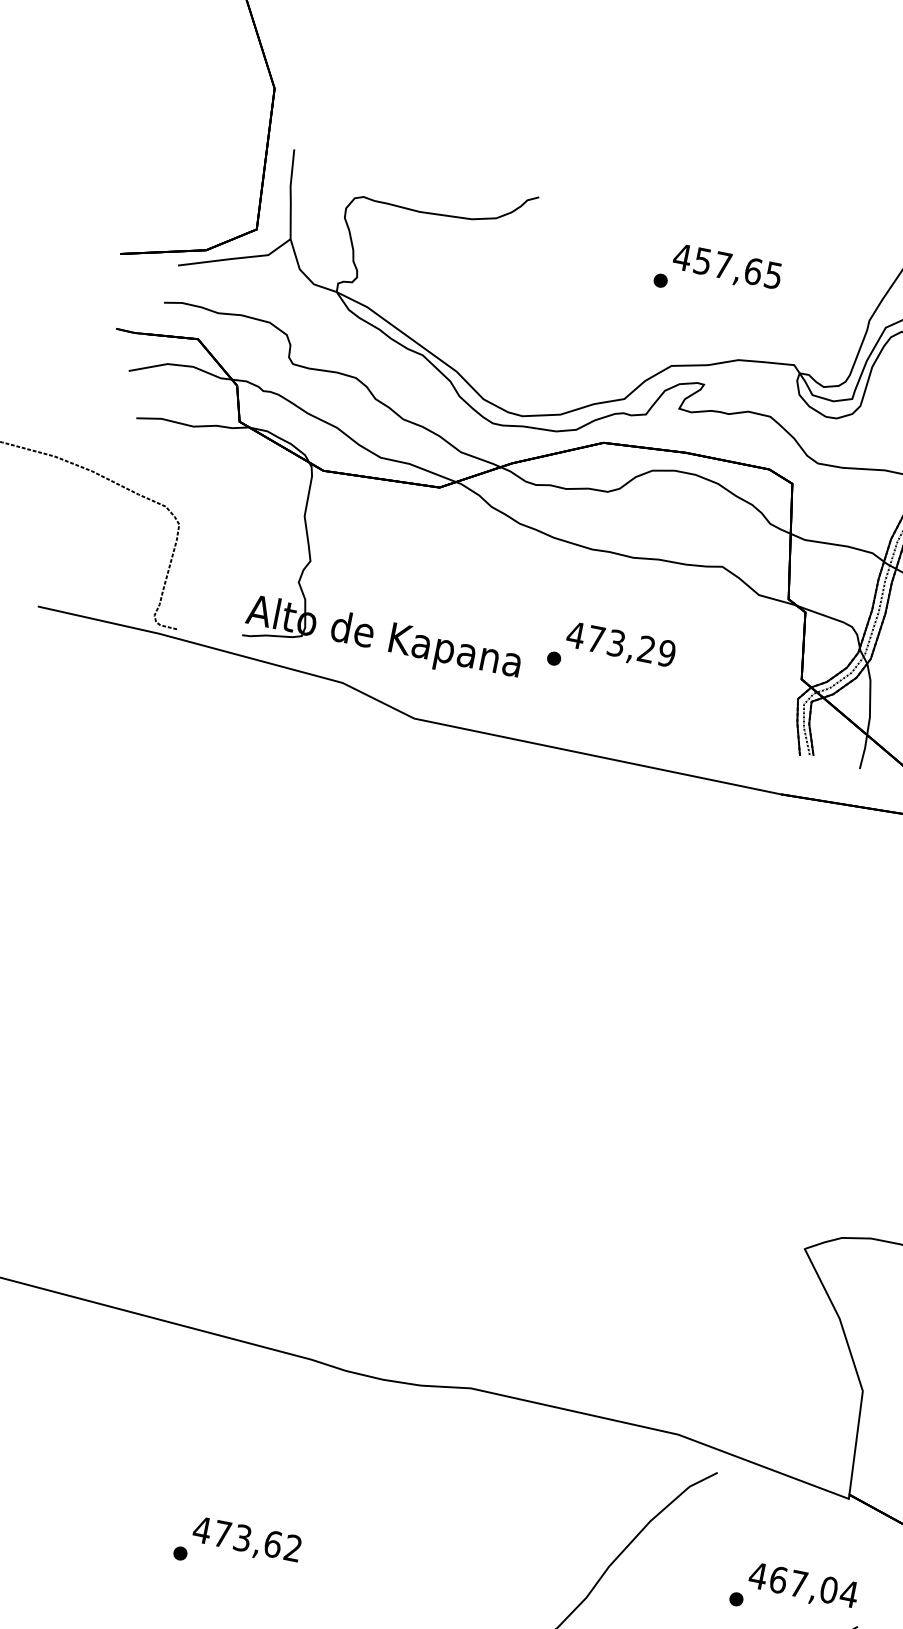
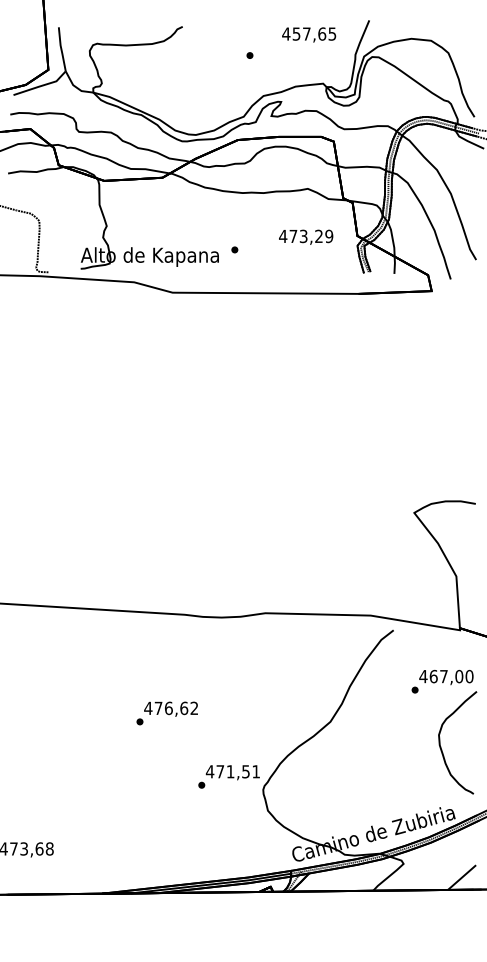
text: (728, 267) -> (309, 34), moved
text: (621, 644) -> (306, 236), moved
text: (242, 1538) -> (168, 708), 473,62 -> 476,62
text: (849, 1593) -> (469, 676), 467,04 -> 467,00

